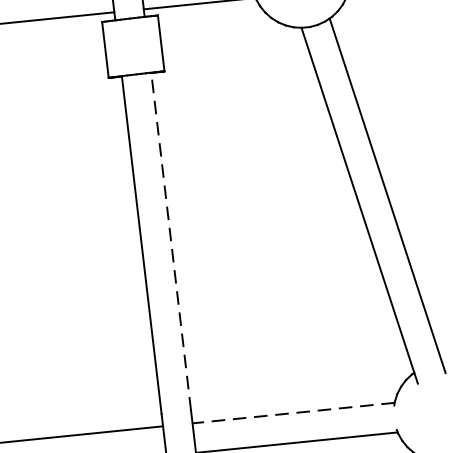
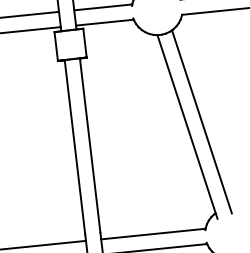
line: (171, 241) -> (90, 145), dashed -> solid
line: (291, 413) -> (152, 234), dashed -> solid

